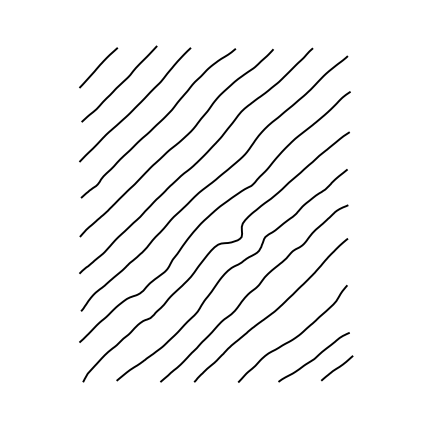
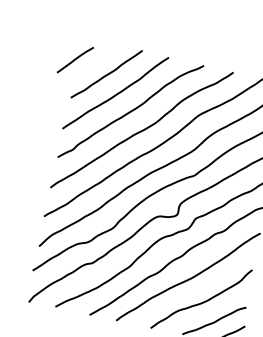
curve: (98, 67) -> (75, 59), moved

